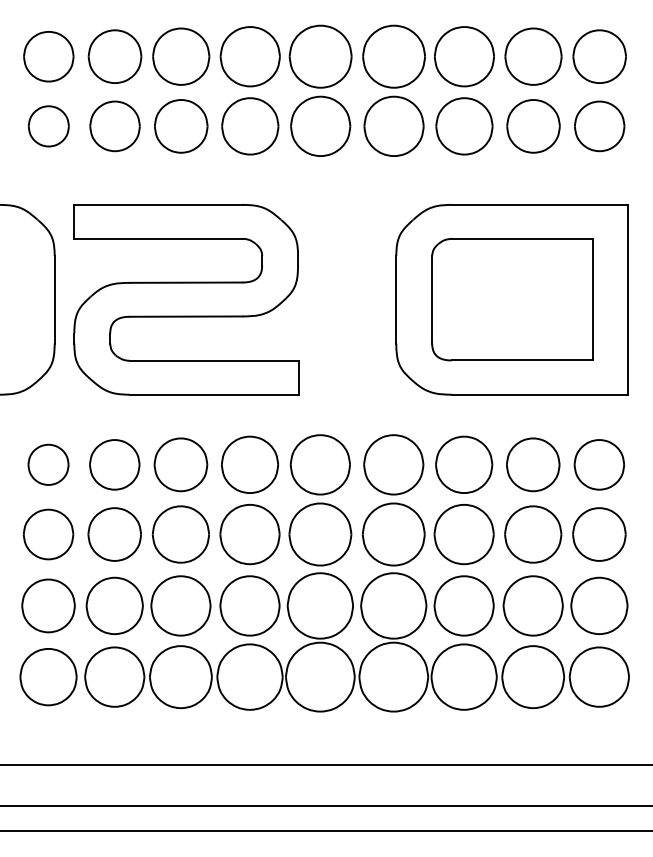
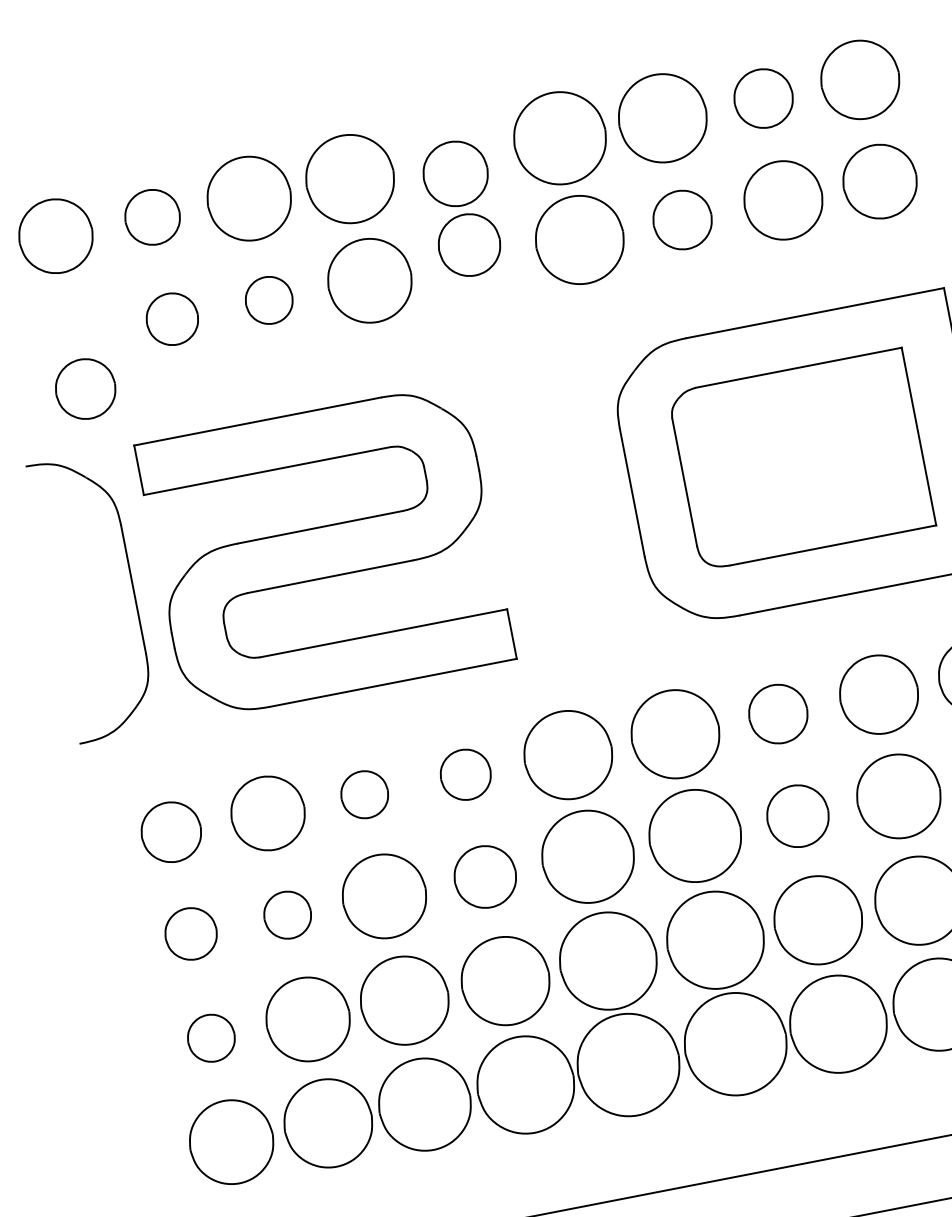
part: (114, 56) -> (151, 217), size x0.7
part: (533, 56) -> (763, 98), size x0.7
part: (320, 90) -> (462, 208), size x0.7
part: (48, 126) -> (85, 389), moved
part: (114, 126) -> (171, 319), size x0.7
part: (181, 126) -> (269, 300), size x0.6
part: (464, 126) -> (682, 220), size x0.7
part: (180, 464) -> (363, 794), size x0.6
part: (250, 464) -> (466, 774), size x0.6
part: (464, 464) -> (778, 713), size x0.7
part: (48, 534) -> (191, 933), size x0.7
part: (114, 534) -> (287, 915), size x0.6
part: (249, 534) -> (484, 876), size x0.7
part: (463, 534) -> (797, 816), size x0.7
part: (48, 605) -> (211, 1037), size x0.6

